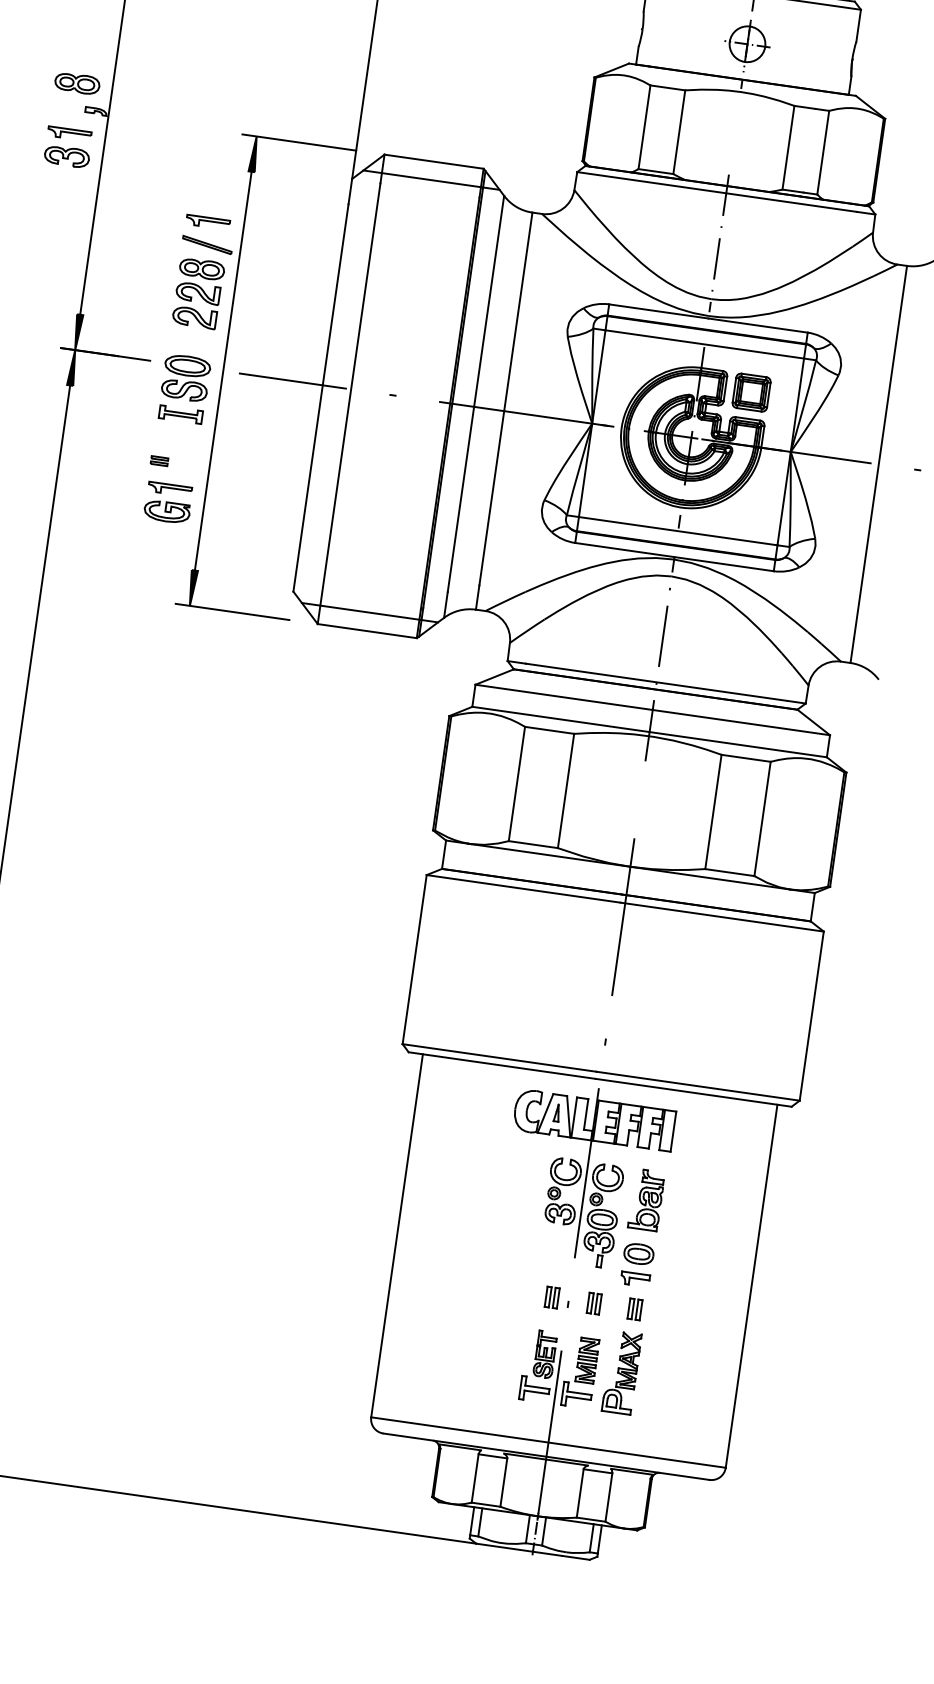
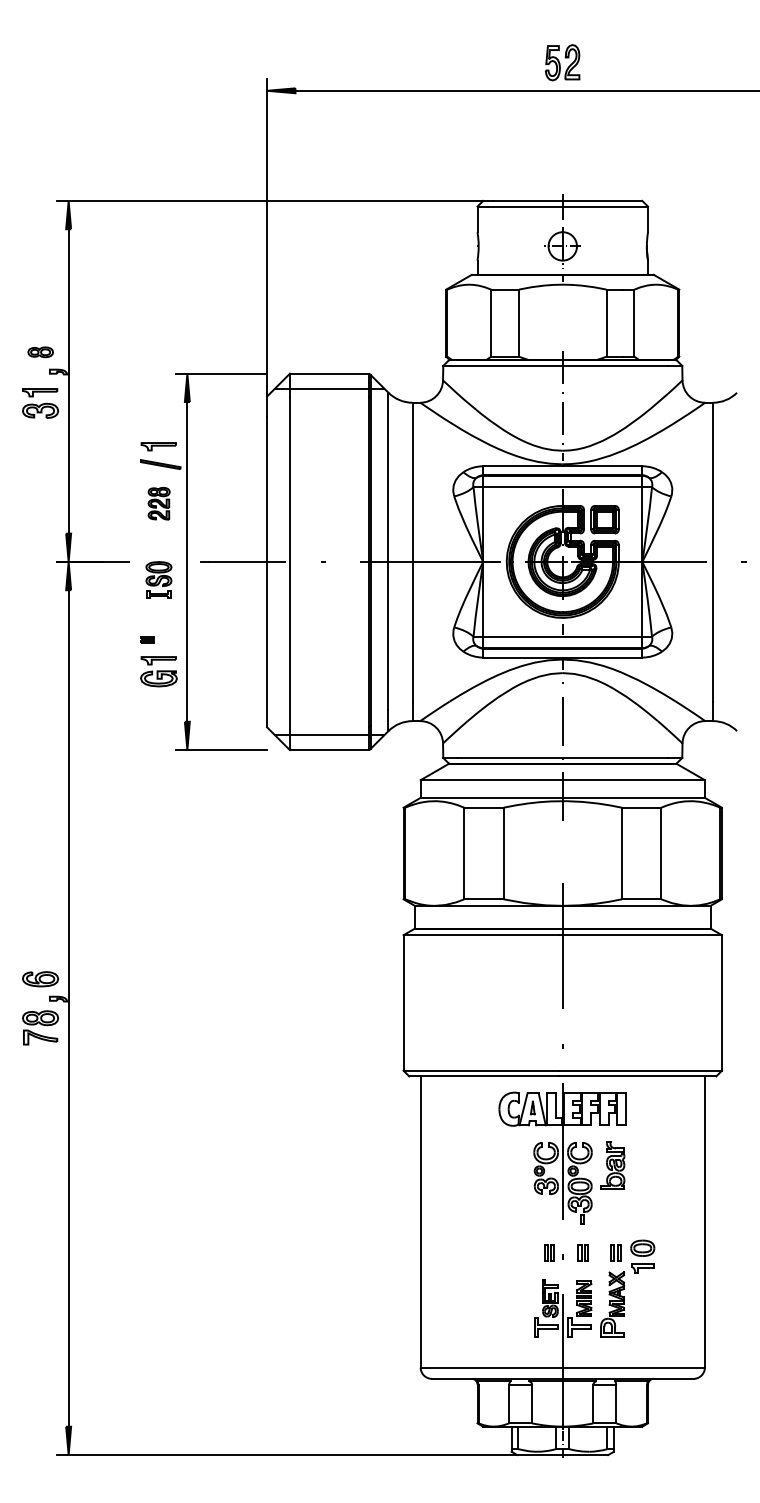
part: (77, 83) -> (40, 352), size x0.7
part: (197, 293) -> (158, 503), size x0.6
part: (184, 387) -> (158, 579), size x0.7
part: (637, 1264) -> (642, 1256), moved

